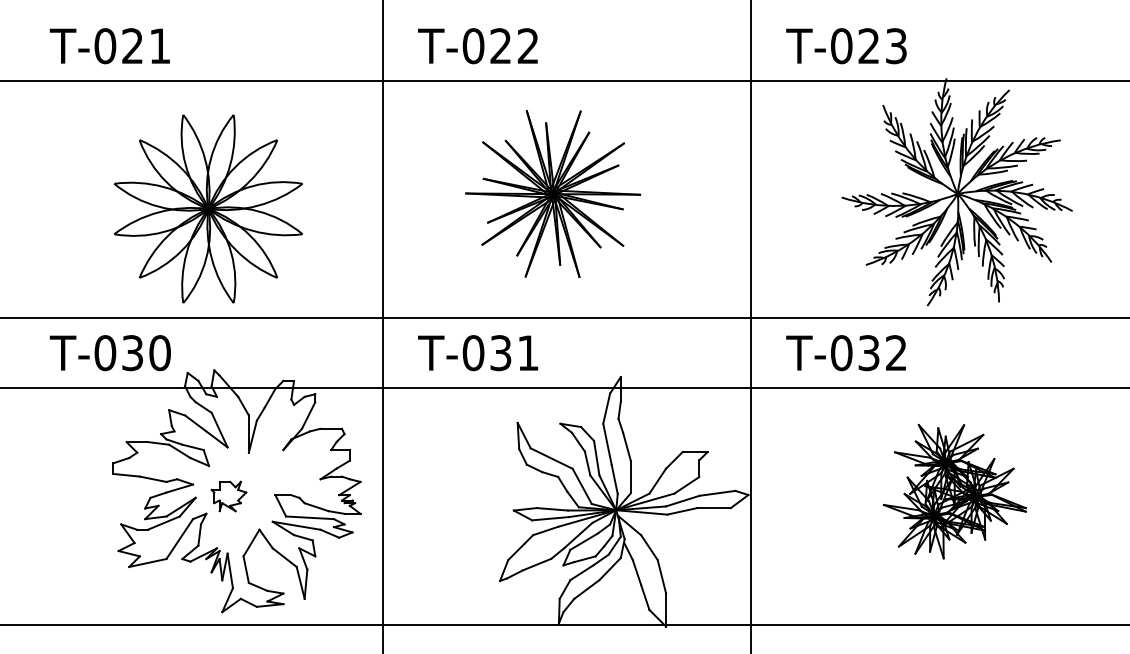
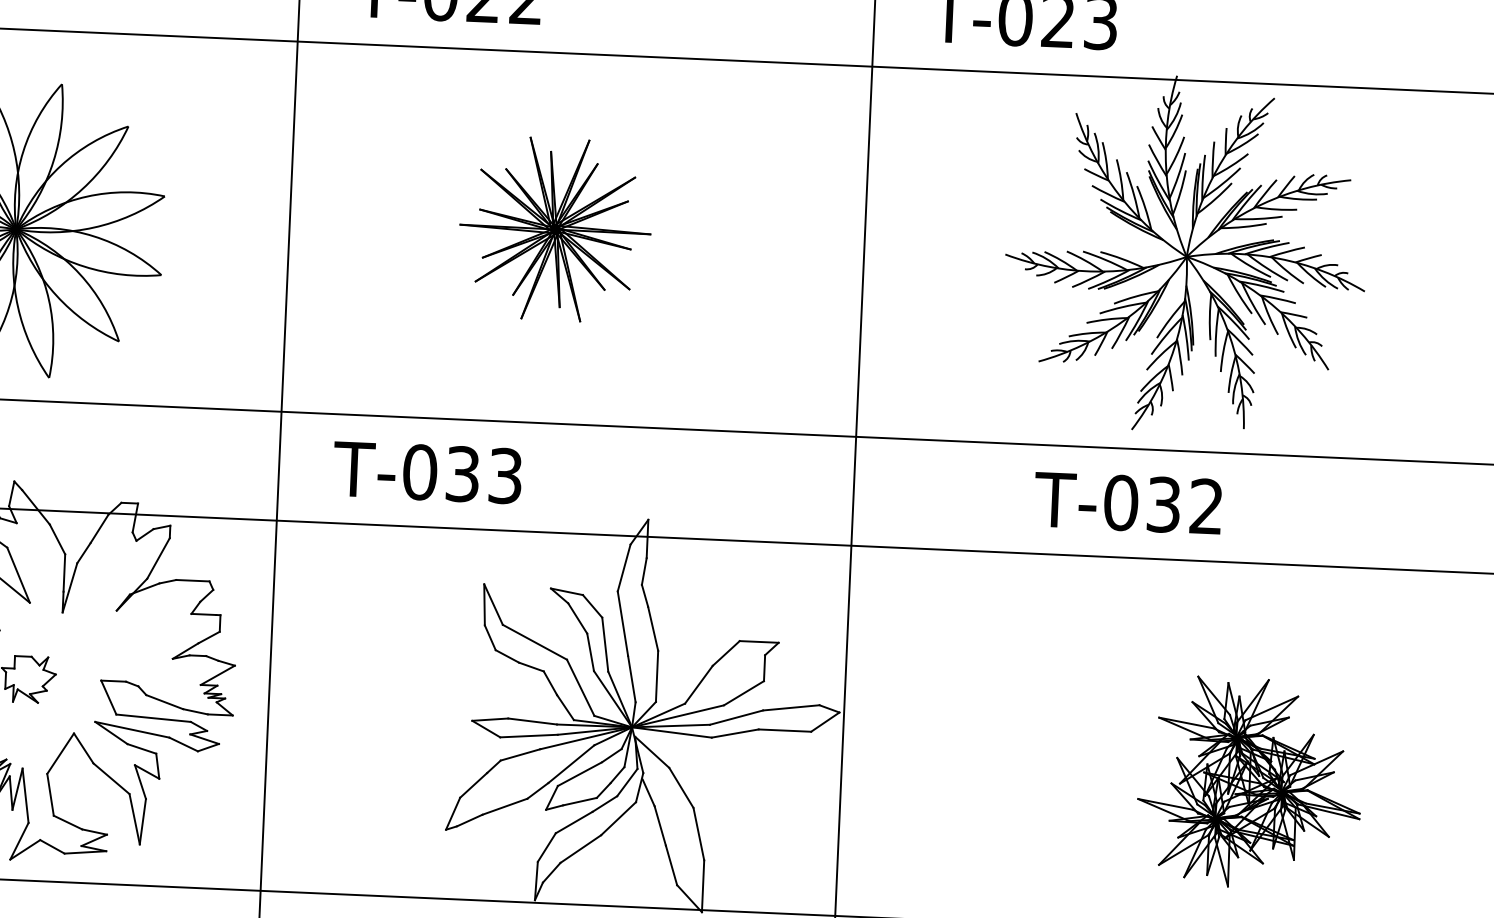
part: (553, 193) -> (555, 228), size x0.7
text: (528, 353) -> (505, 476), T-031 -> T-033
text: (845, 353) -> (1127, 503), moved
part: (954, 491) -> (1249, 782), moved

